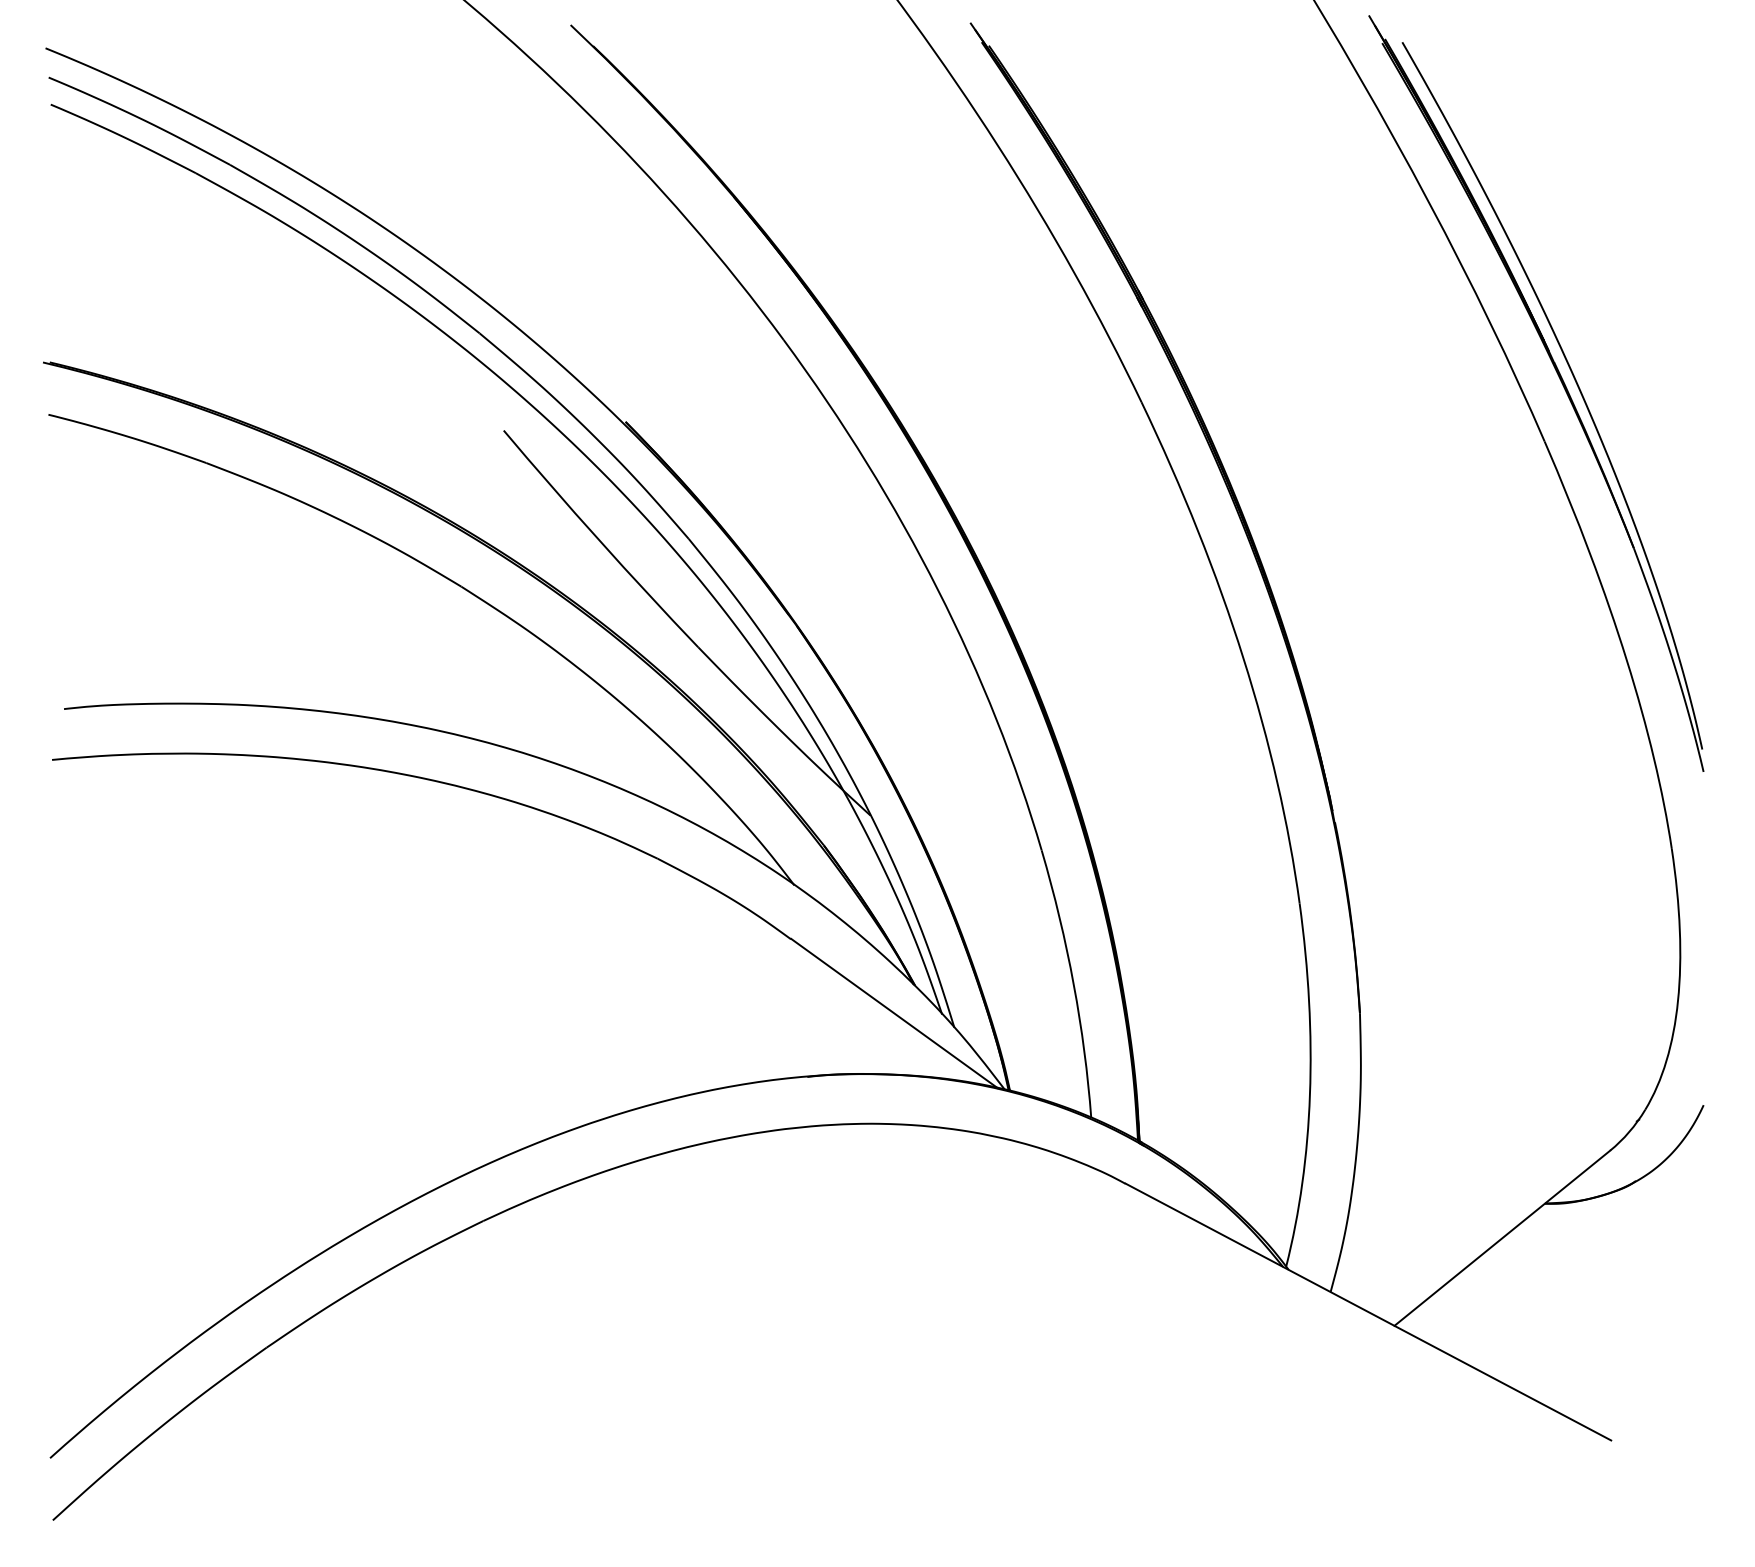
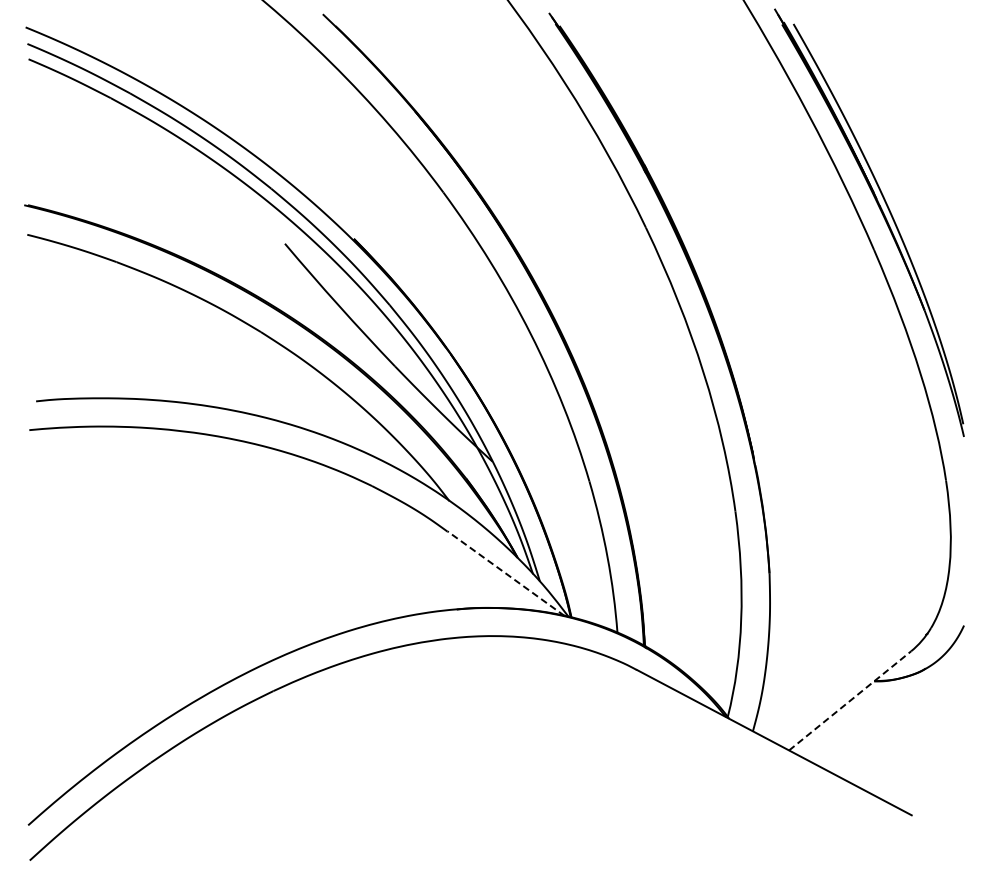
line: (893, 1013) -> (505, 573), solid -> dashed
line: (1502, 1237) -> (850, 700), solid -> dashed

